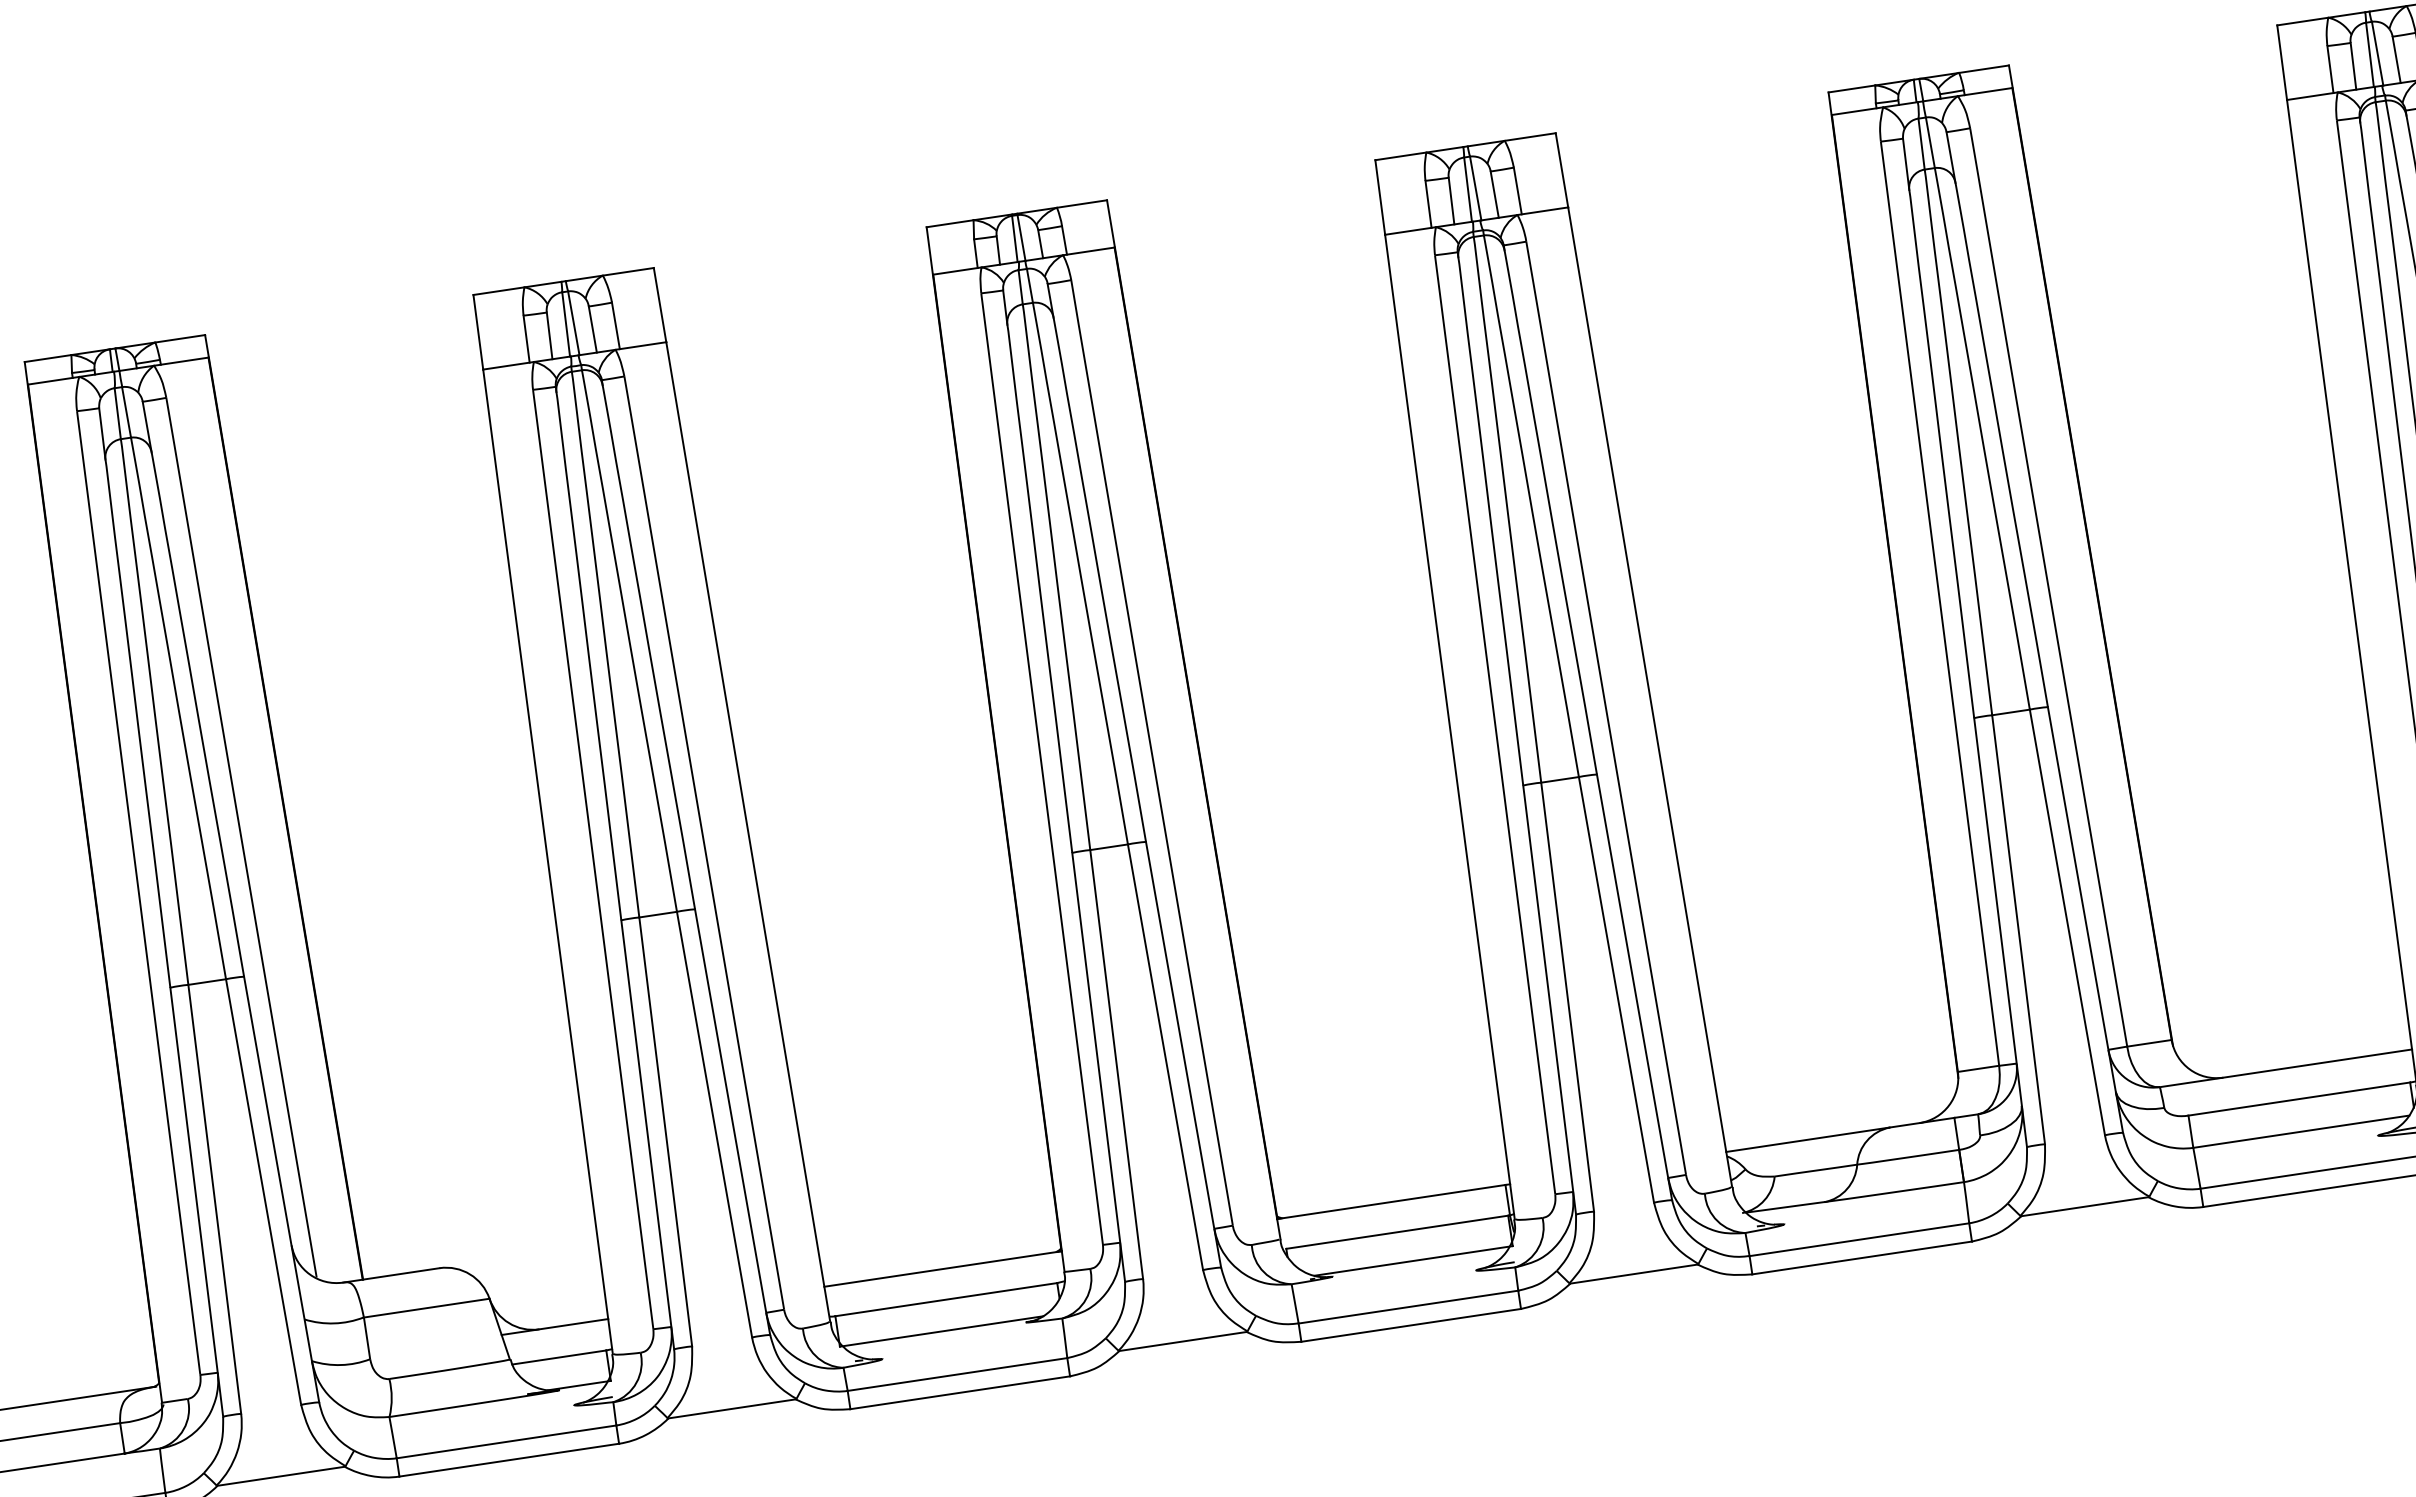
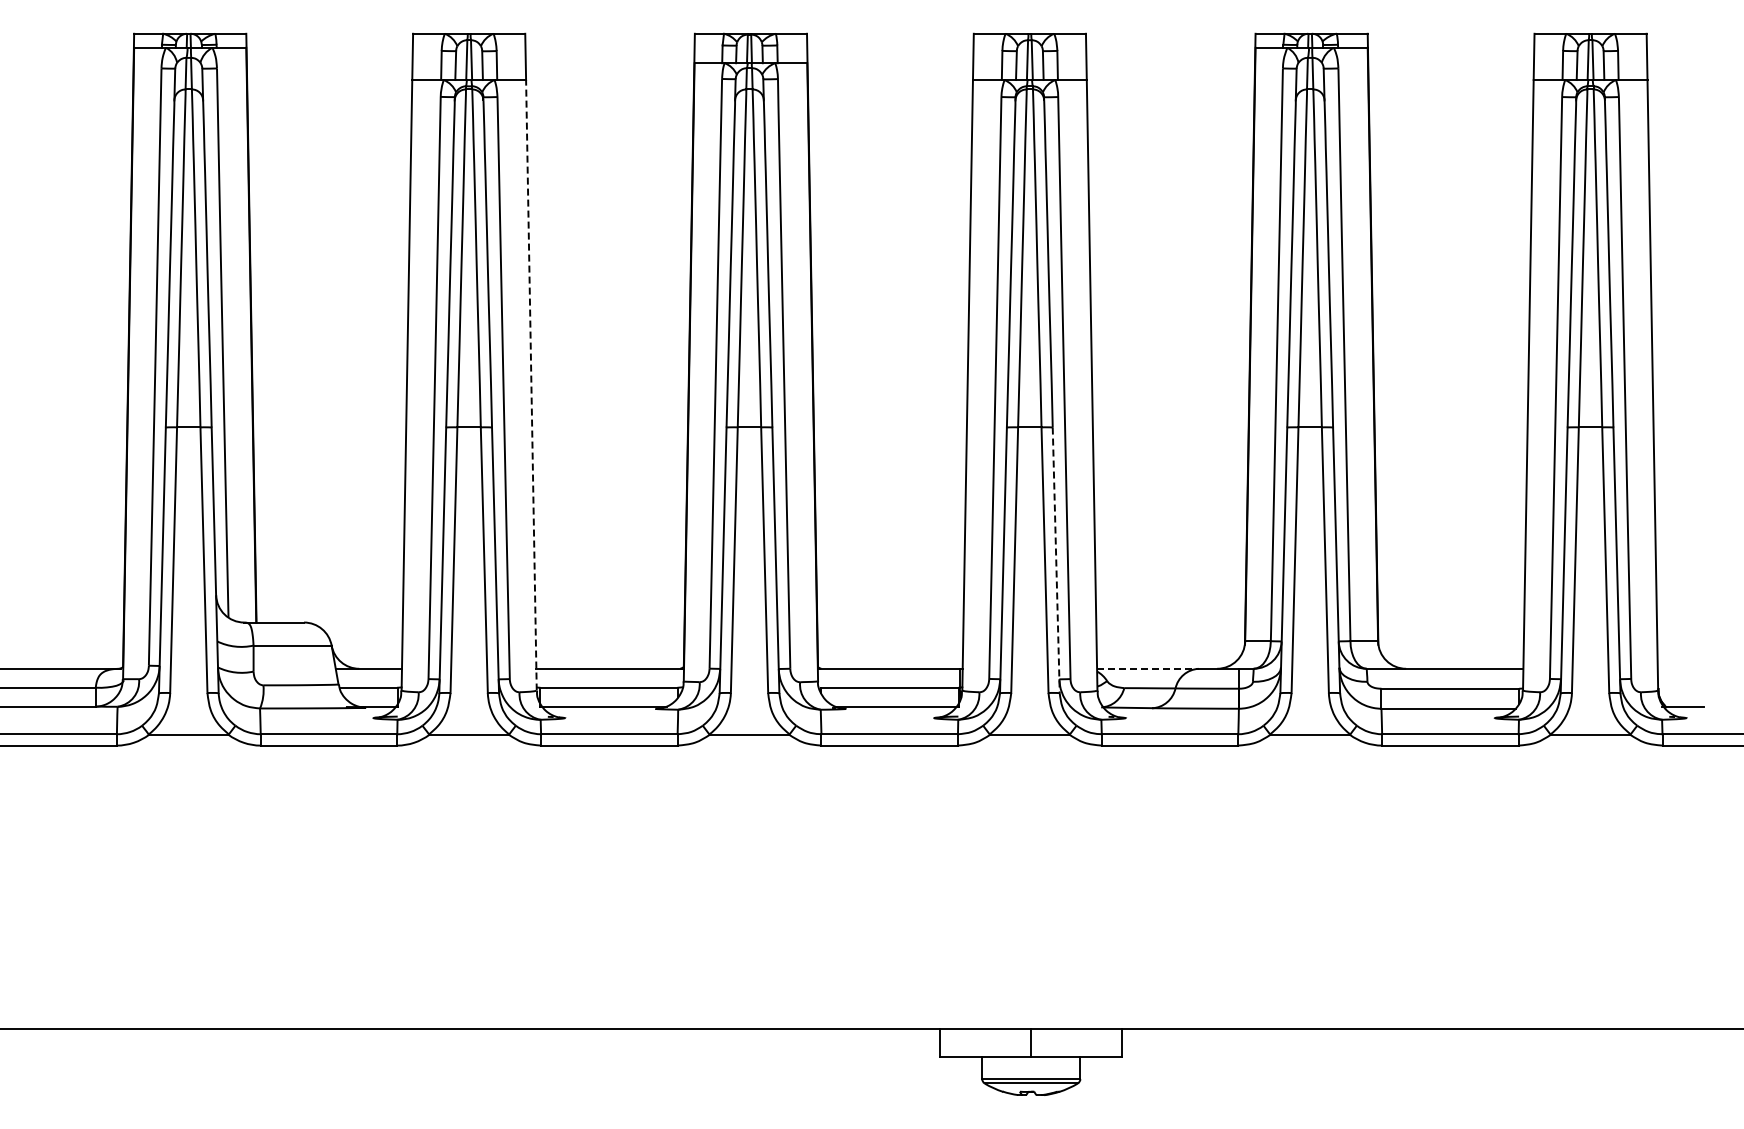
line: (748, 830) -> (531, 384), solid -> dashed
line: (1634, 987) -> (1056, 560), solid -> dashed
line: (1807, 1139) -> (1147, 668), solid -> dashed

